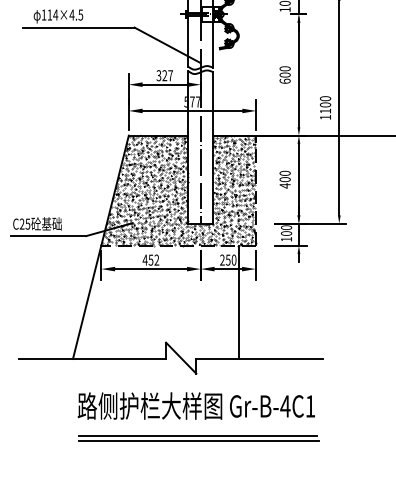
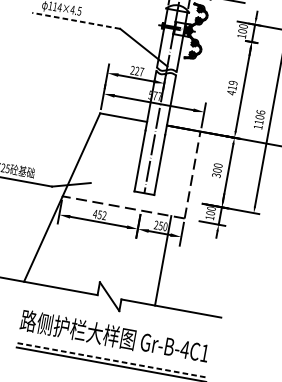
line: (78, 27) -> (75, 20), solid -> dashed
text: (284, 75) -> (231, 88), 600 -> 419
text: (158, 76) -> (132, 70), 327 -> 227
text: (325, 98) -> (260, 112), 1100 -> 1106
text: (284, 185) -> (215, 175), 400 -> 300
hatch: (179, 190) -> (132, 163), removed
line: (198, 435) -> (112, 360), solid -> dashed

